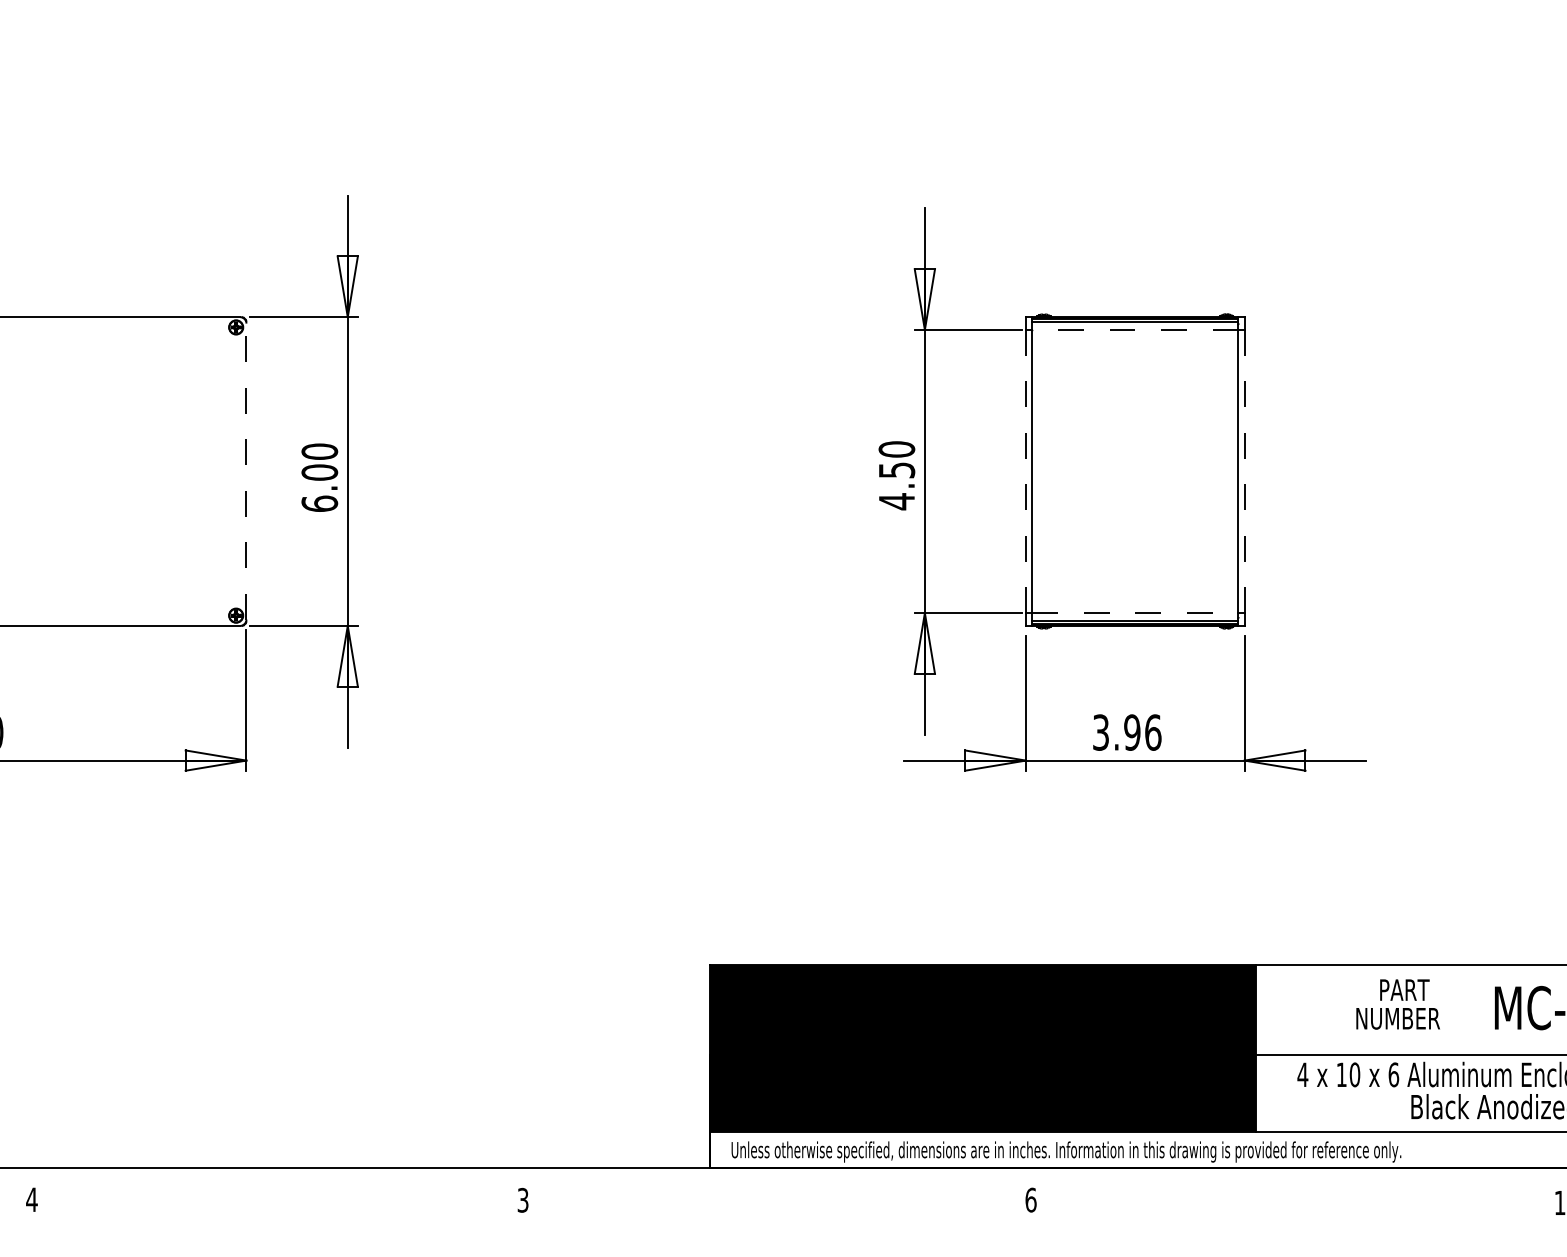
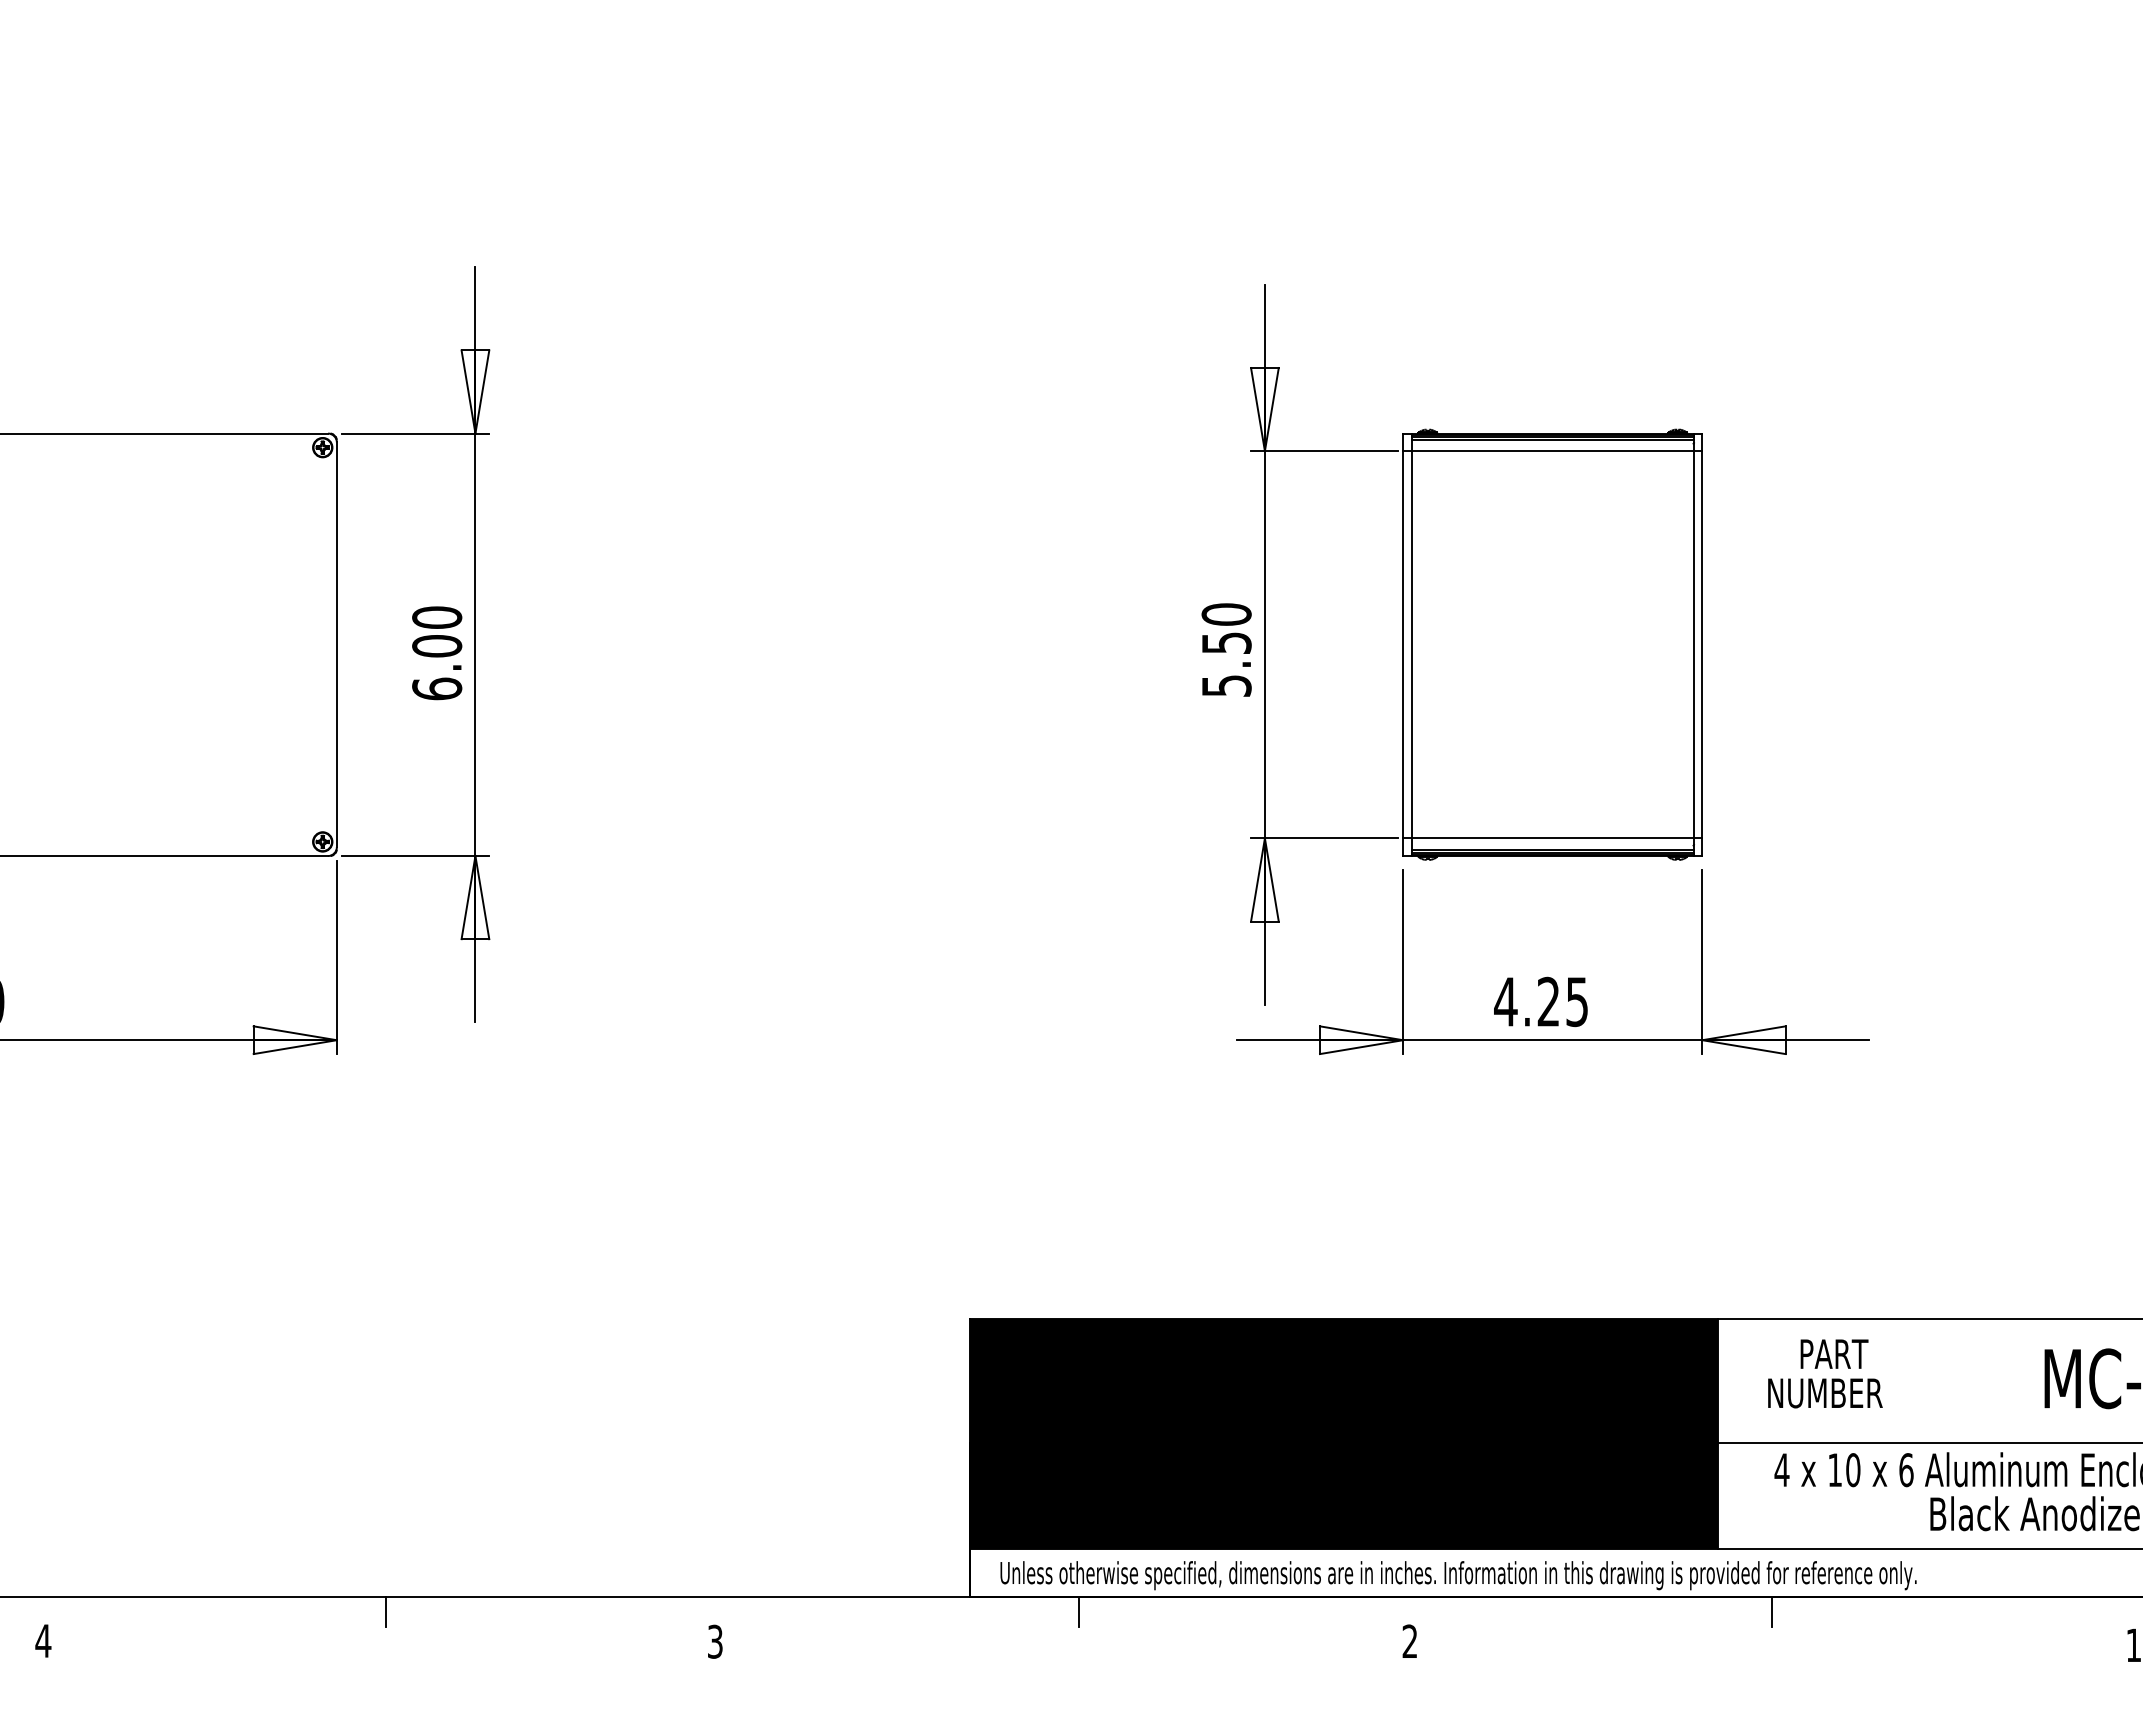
line: (1135, 330) -> (1552, 451), dashed -> solid
line: (246, 471) -> (336, 644), dashed -> solid
line: (1026, 471) -> (1403, 644), dashed -> solid
line: (1244, 471) -> (1702, 644), dashed -> solid
text: (896, 501) -> (1226, 685), 4.50 -> 5.50
line: (1135, 613) -> (1552, 838), dashed -> solid
text: (1127, 732) -> (1541, 1001), 3.96 -> 4.25
text: (1398, 1004) -> (1825, 1373), moved
line: (282, 1178) -> (385, 1611), added
line: (788, 1178) -> (1078, 1611), added
line: (1295, 1178) -> (1771, 1611), added
text: (1030, 1200) -> (1409, 1641), 6 -> 2

